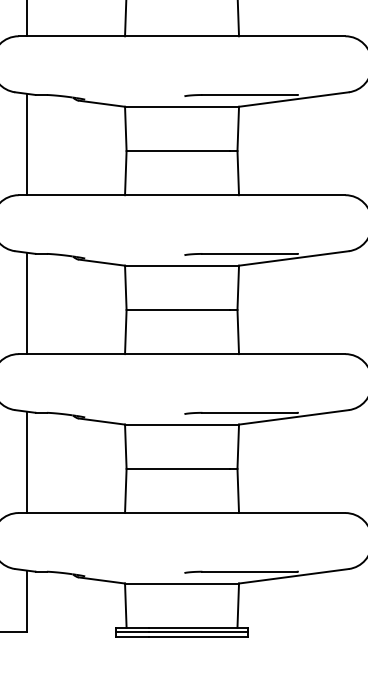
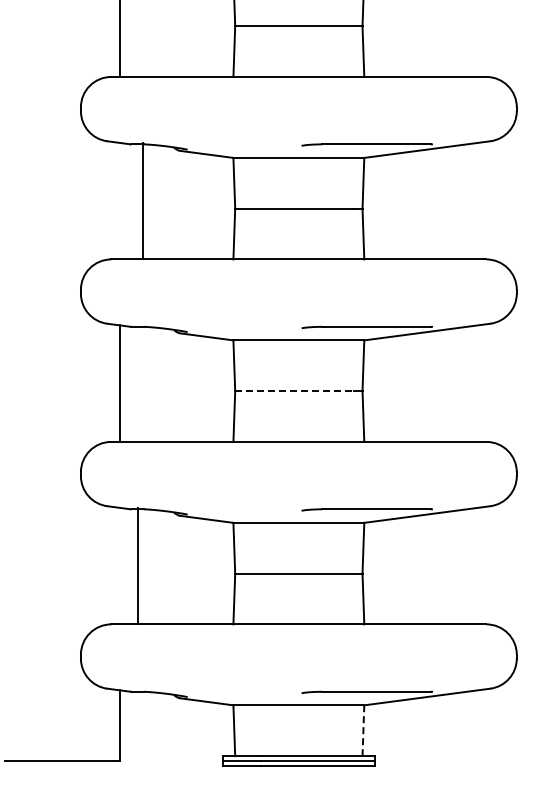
line: (26, 144) -> (143, 201), moved
line: (179, 310) -> (295, 391), solid -> dashed
line: (26, 461) -> (138, 565), moved
line: (238, 605) -> (363, 730), solid -> dashed

